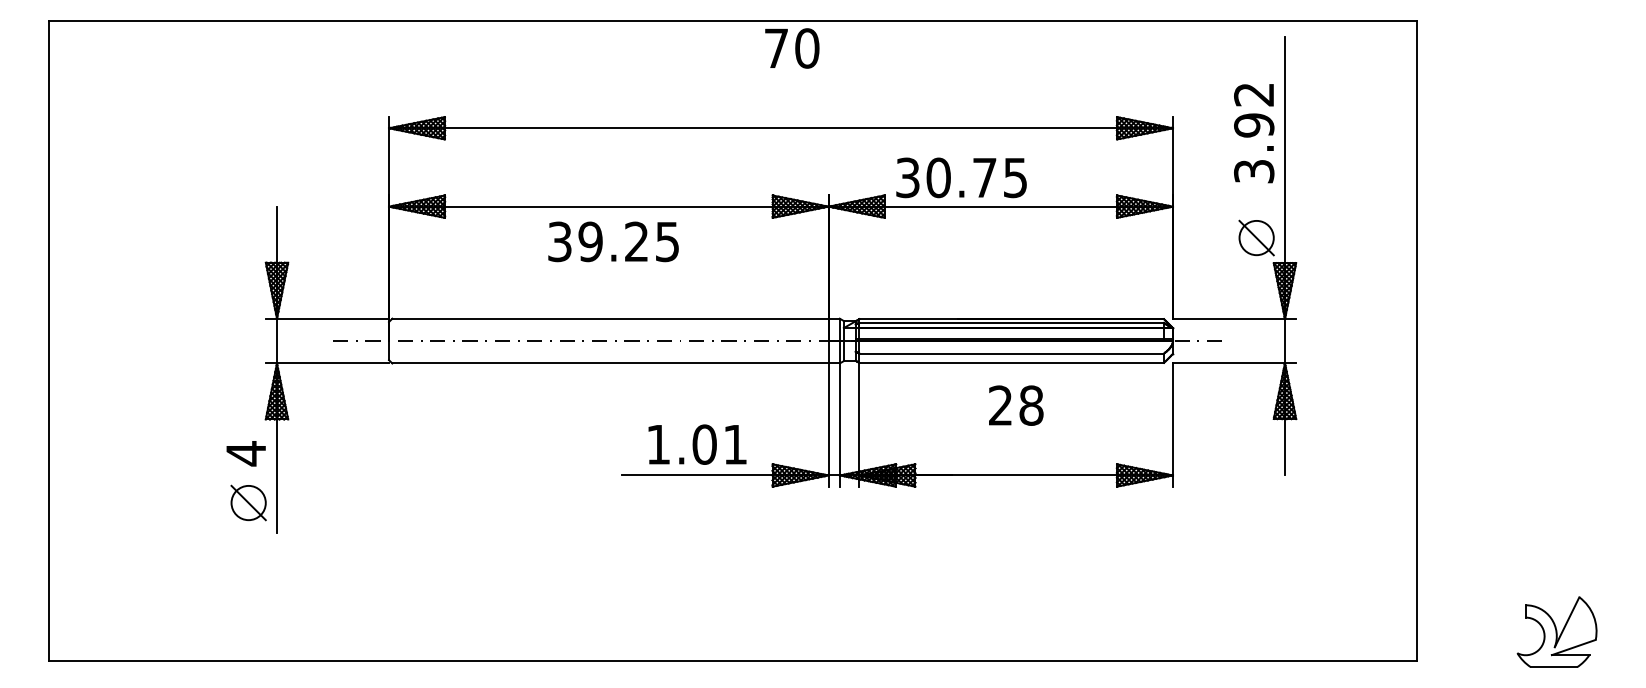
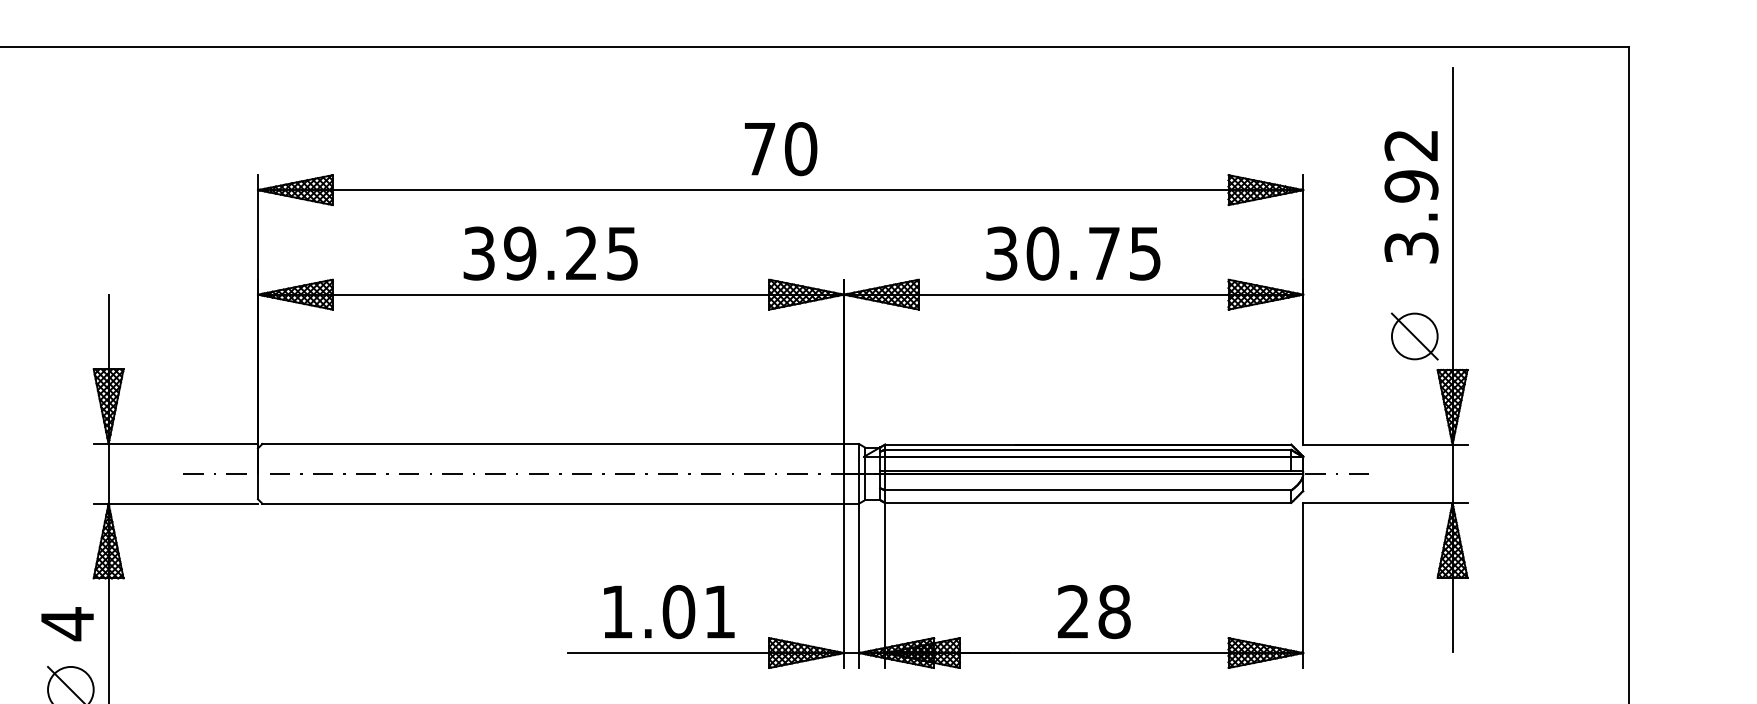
text: (792, 48) -> (781, 149), moved
text: (961, 177) -> (1073, 253), moved
text: (613, 241) -> (550, 253), moved
text: (1016, 405) -> (1094, 611), moved

